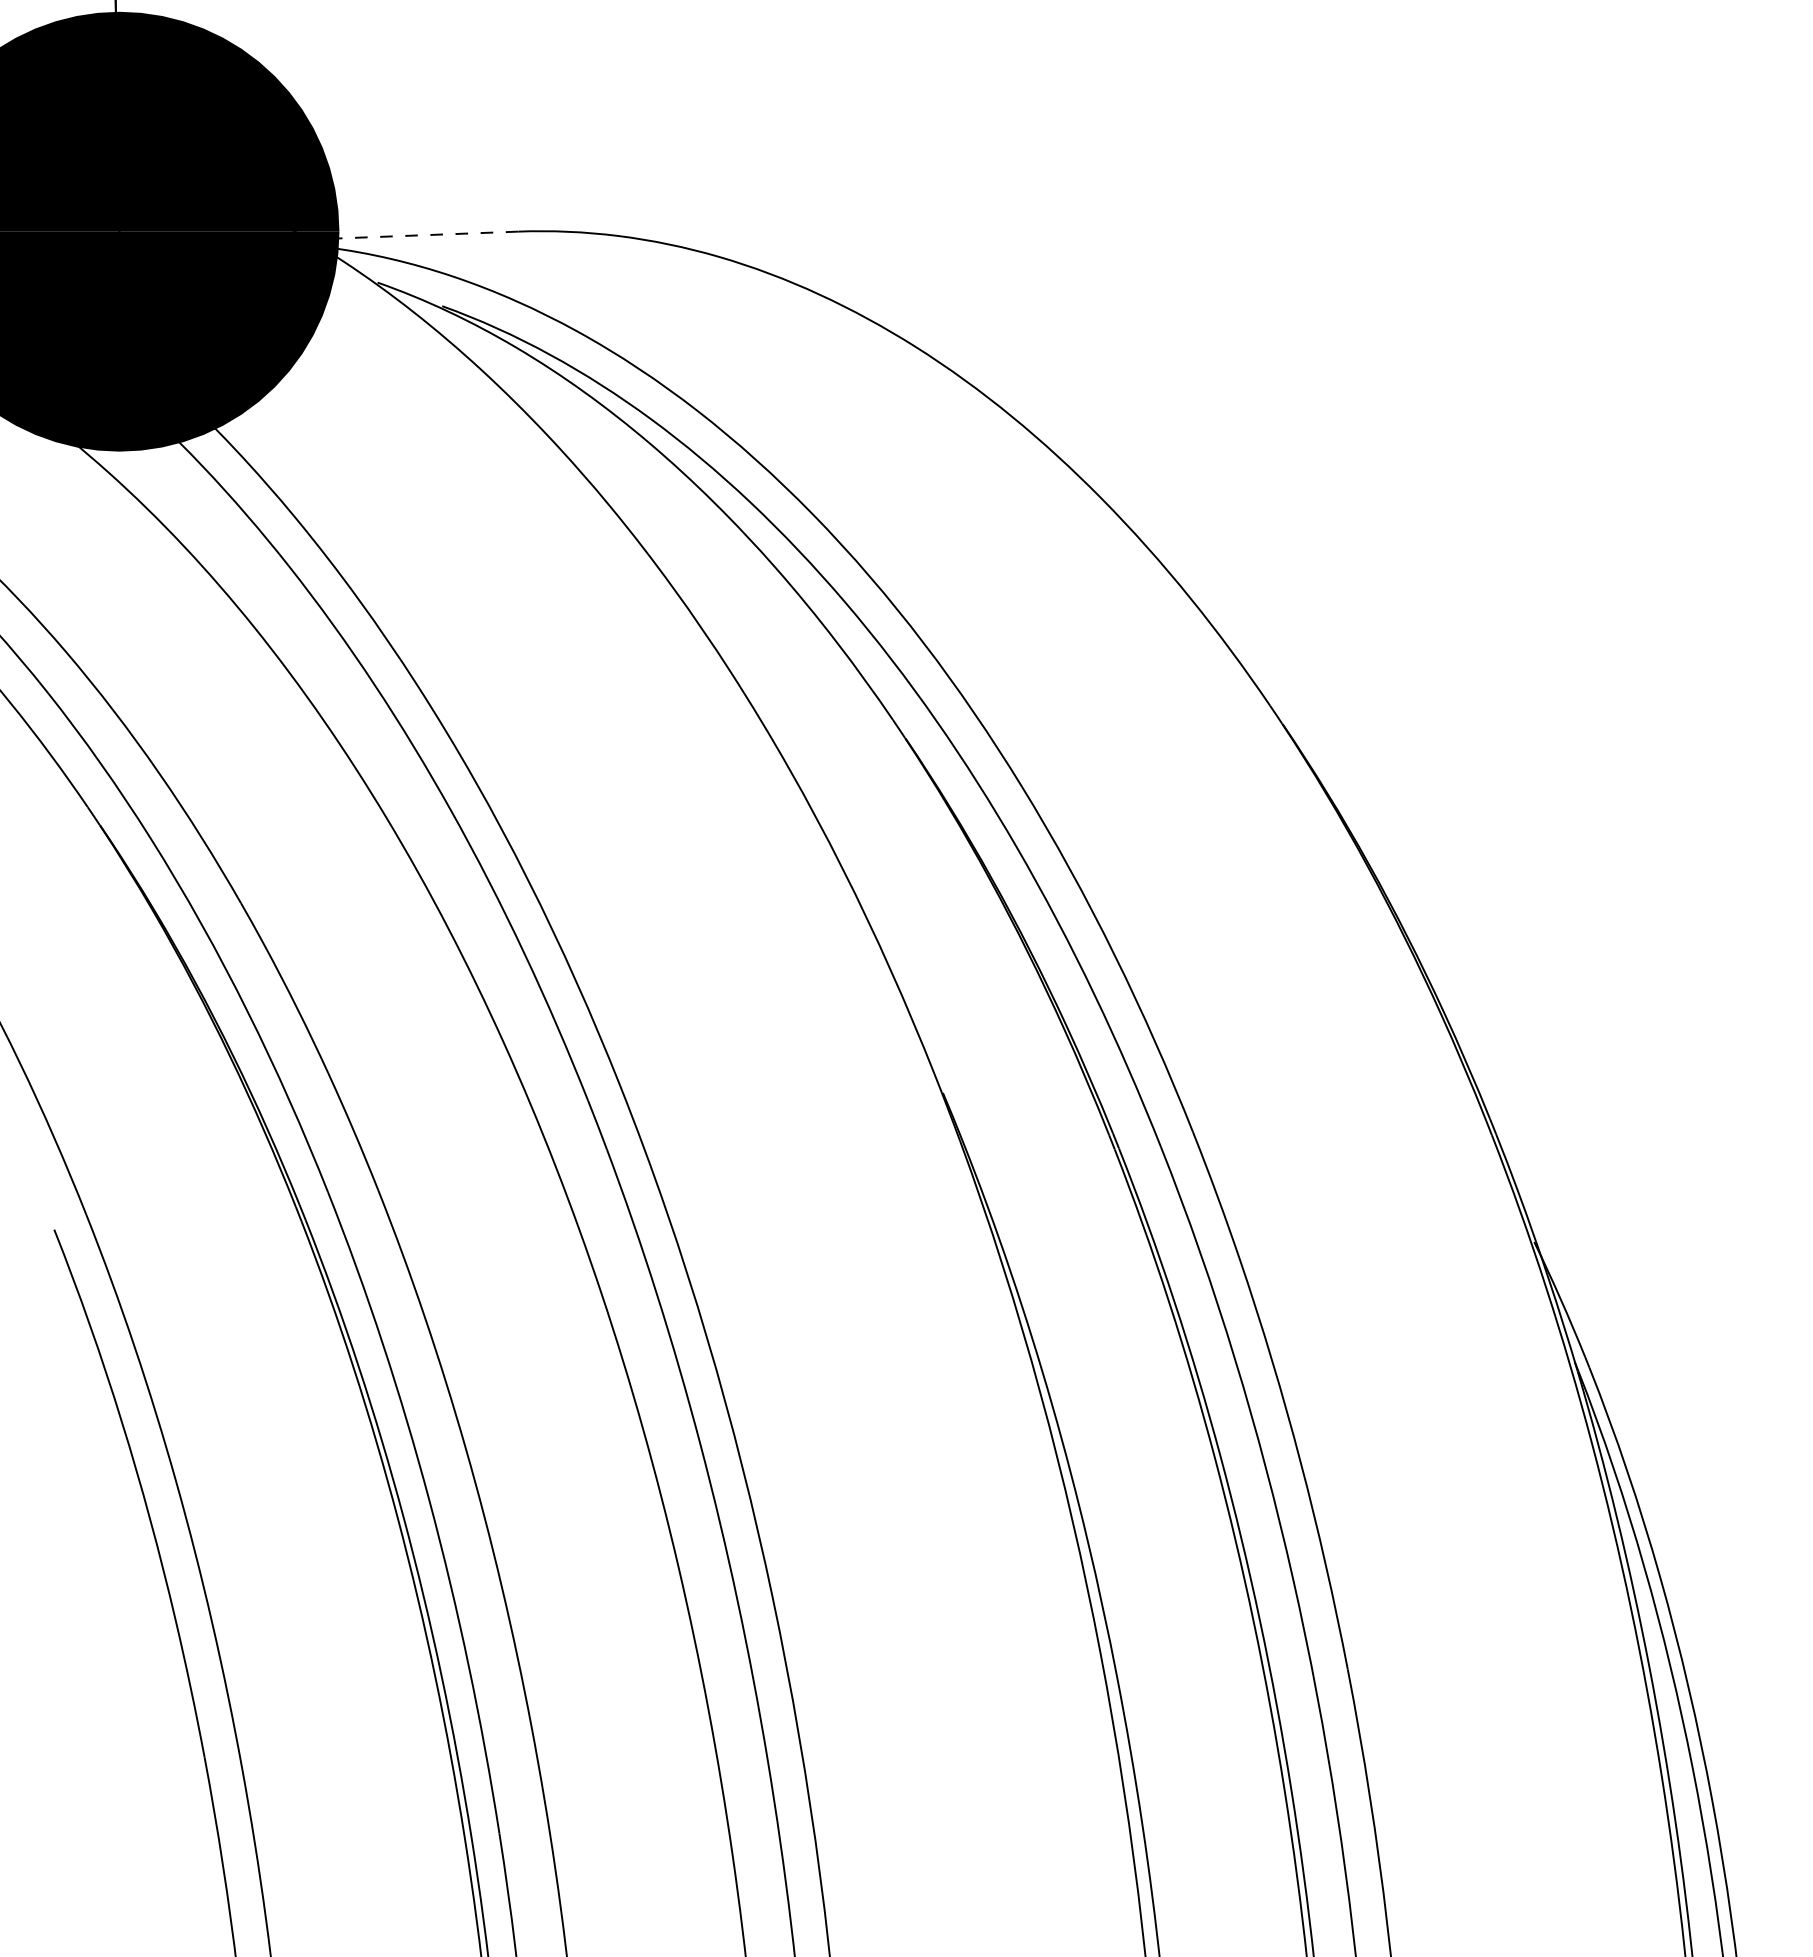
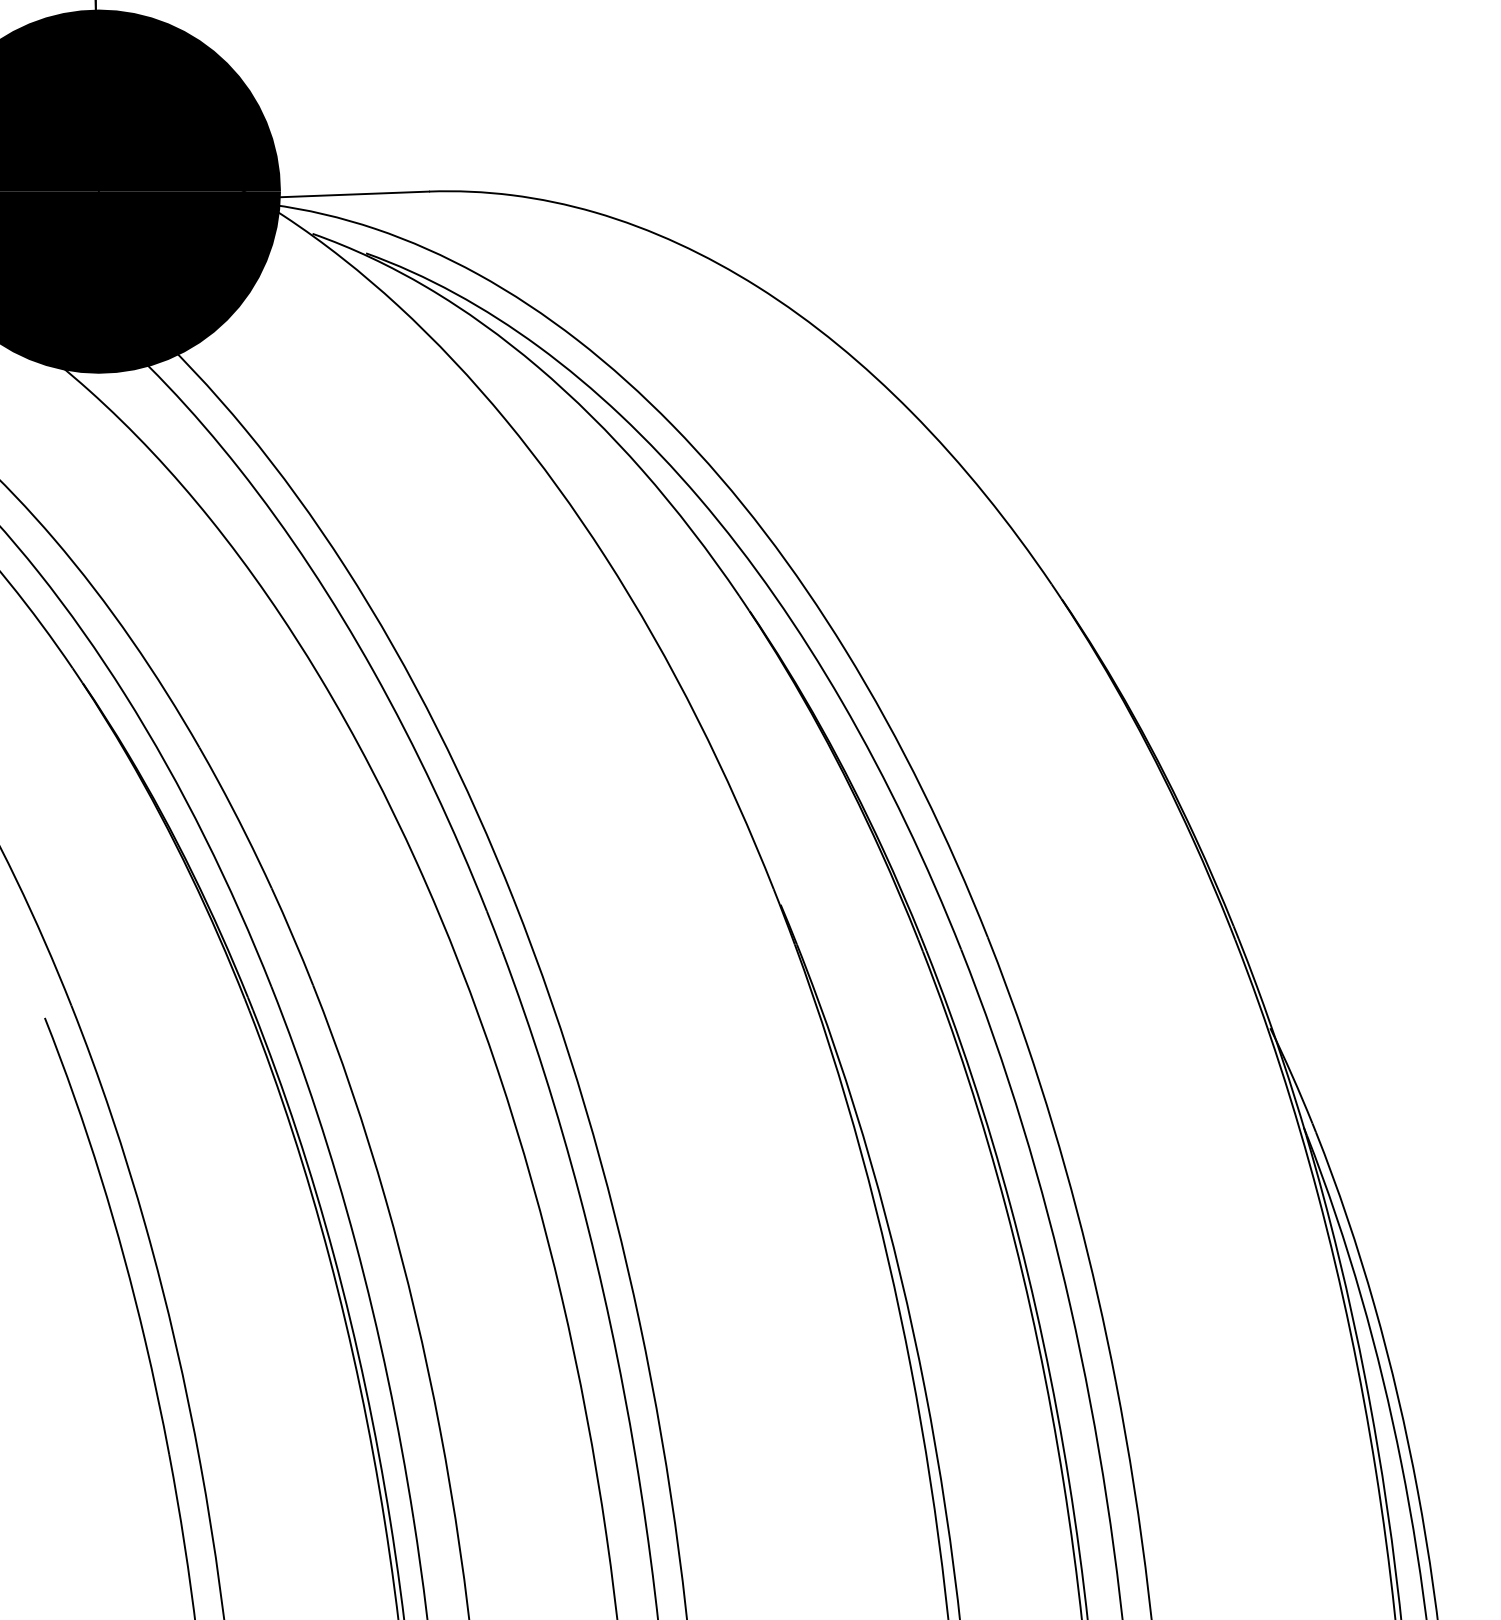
line: (411, 235) -> (340, 194), dashed -> solid

